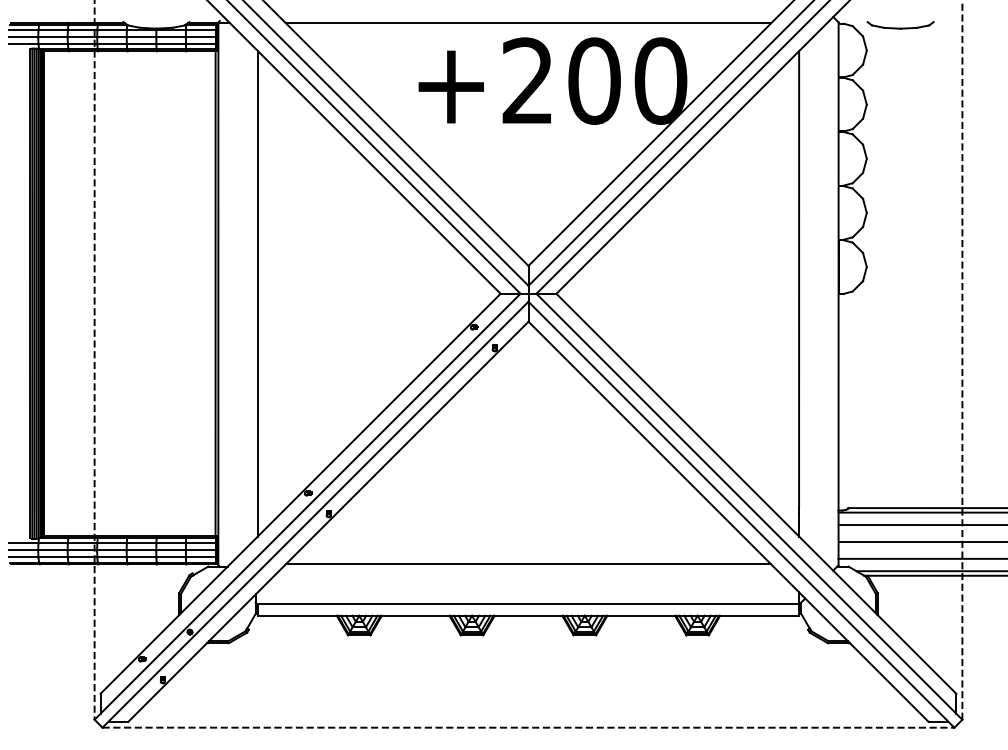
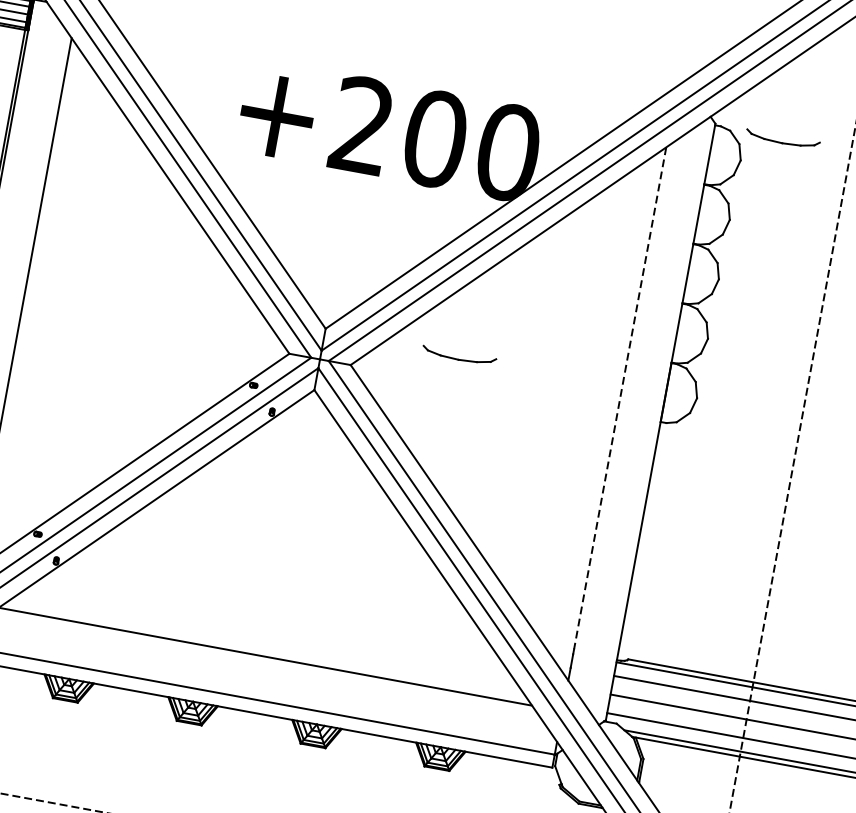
line: (528, 23) -> (374, 62), removed
part: (650, 268) -> (459, 356), added
line: (799, 280) -> (620, 399), solid -> dashed

